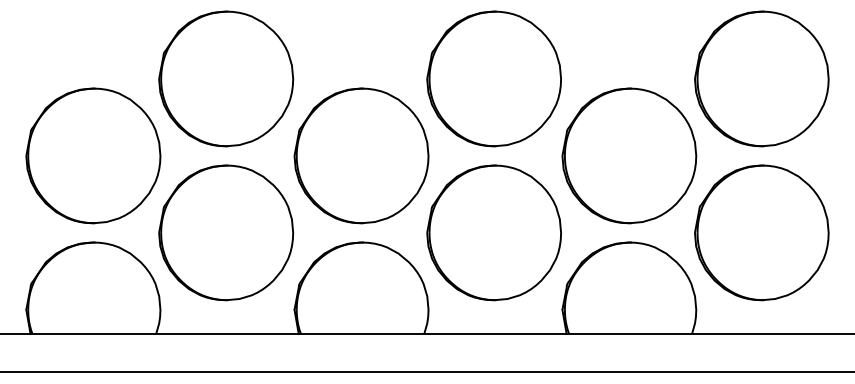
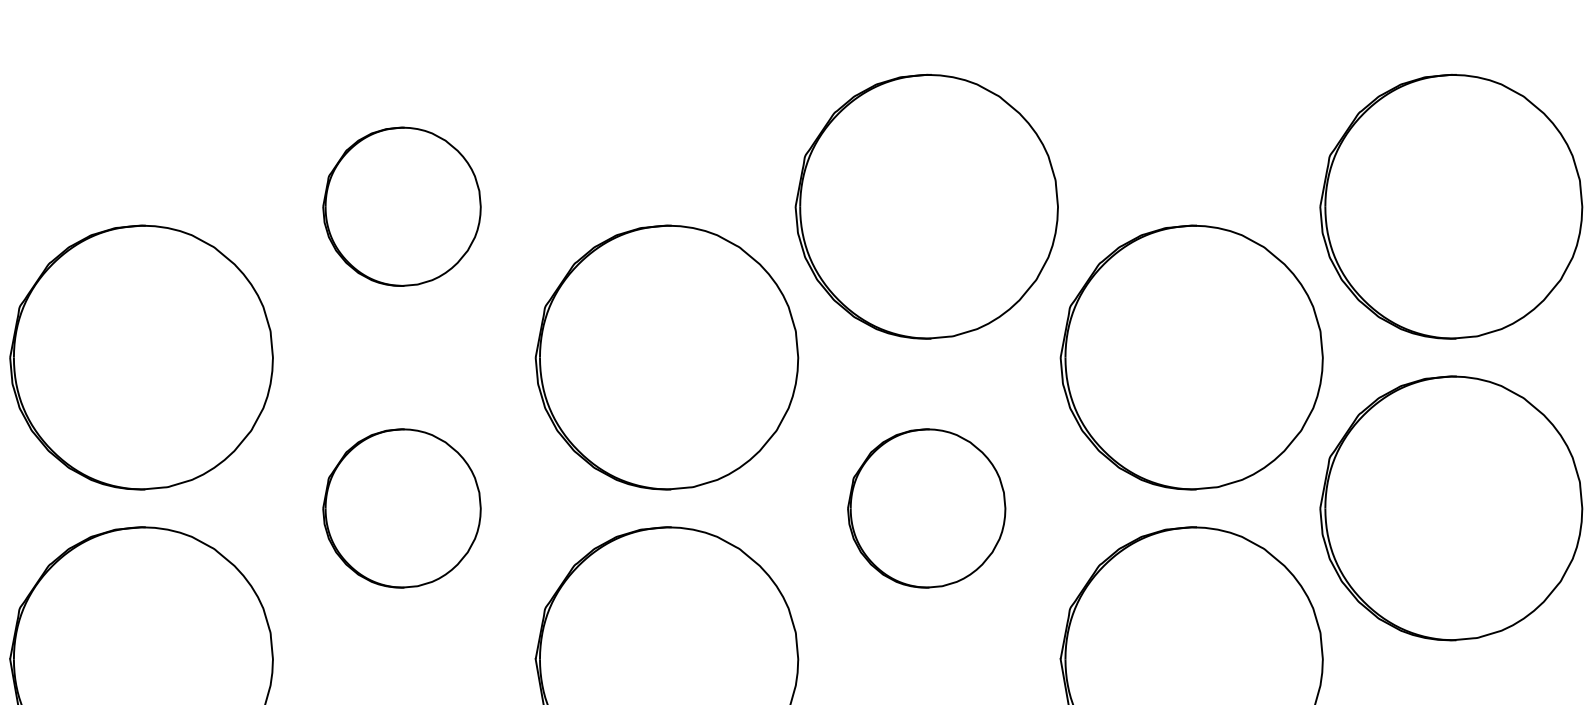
part: (226, 78) -> (402, 205), size x0.6
part: (226, 232) -> (402, 507), size x0.6
part: (493, 232) -> (925, 507), size x0.6

